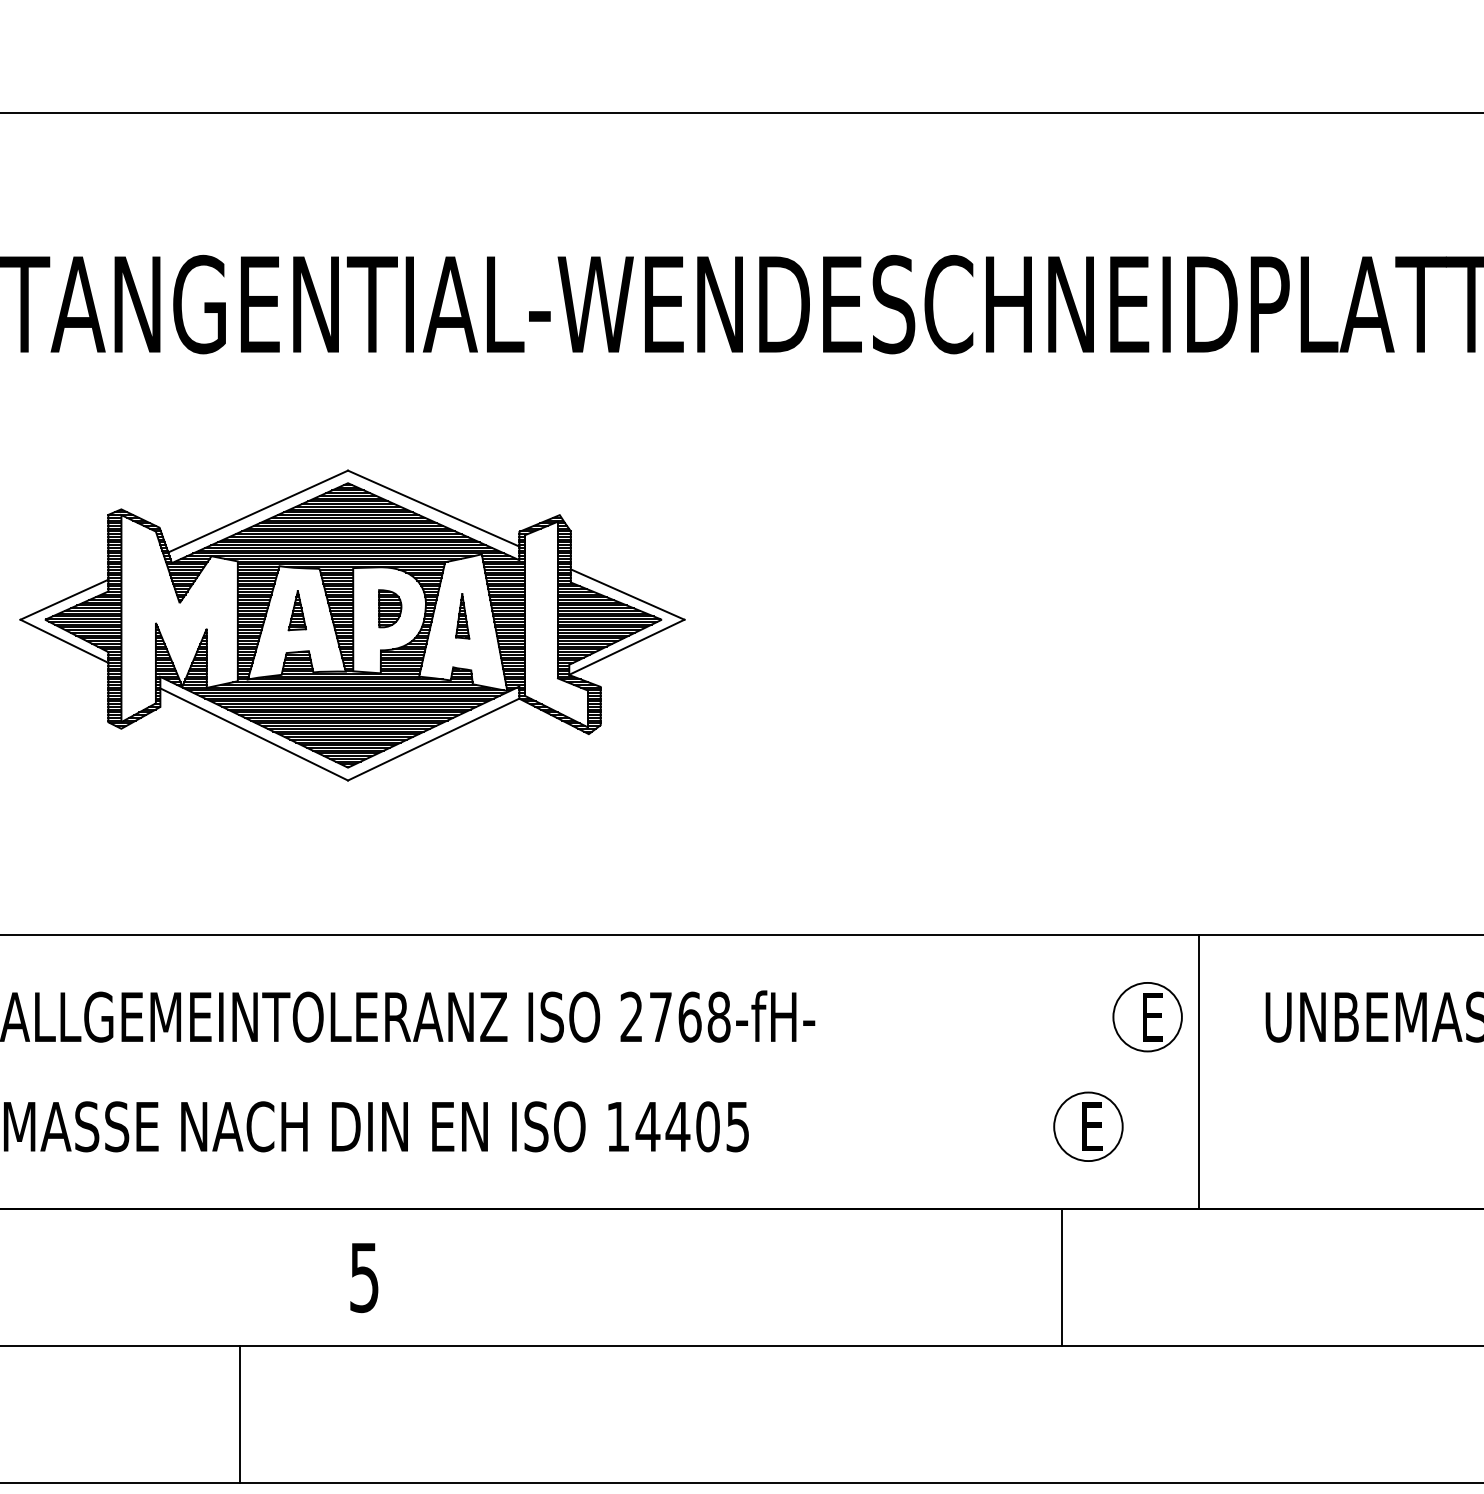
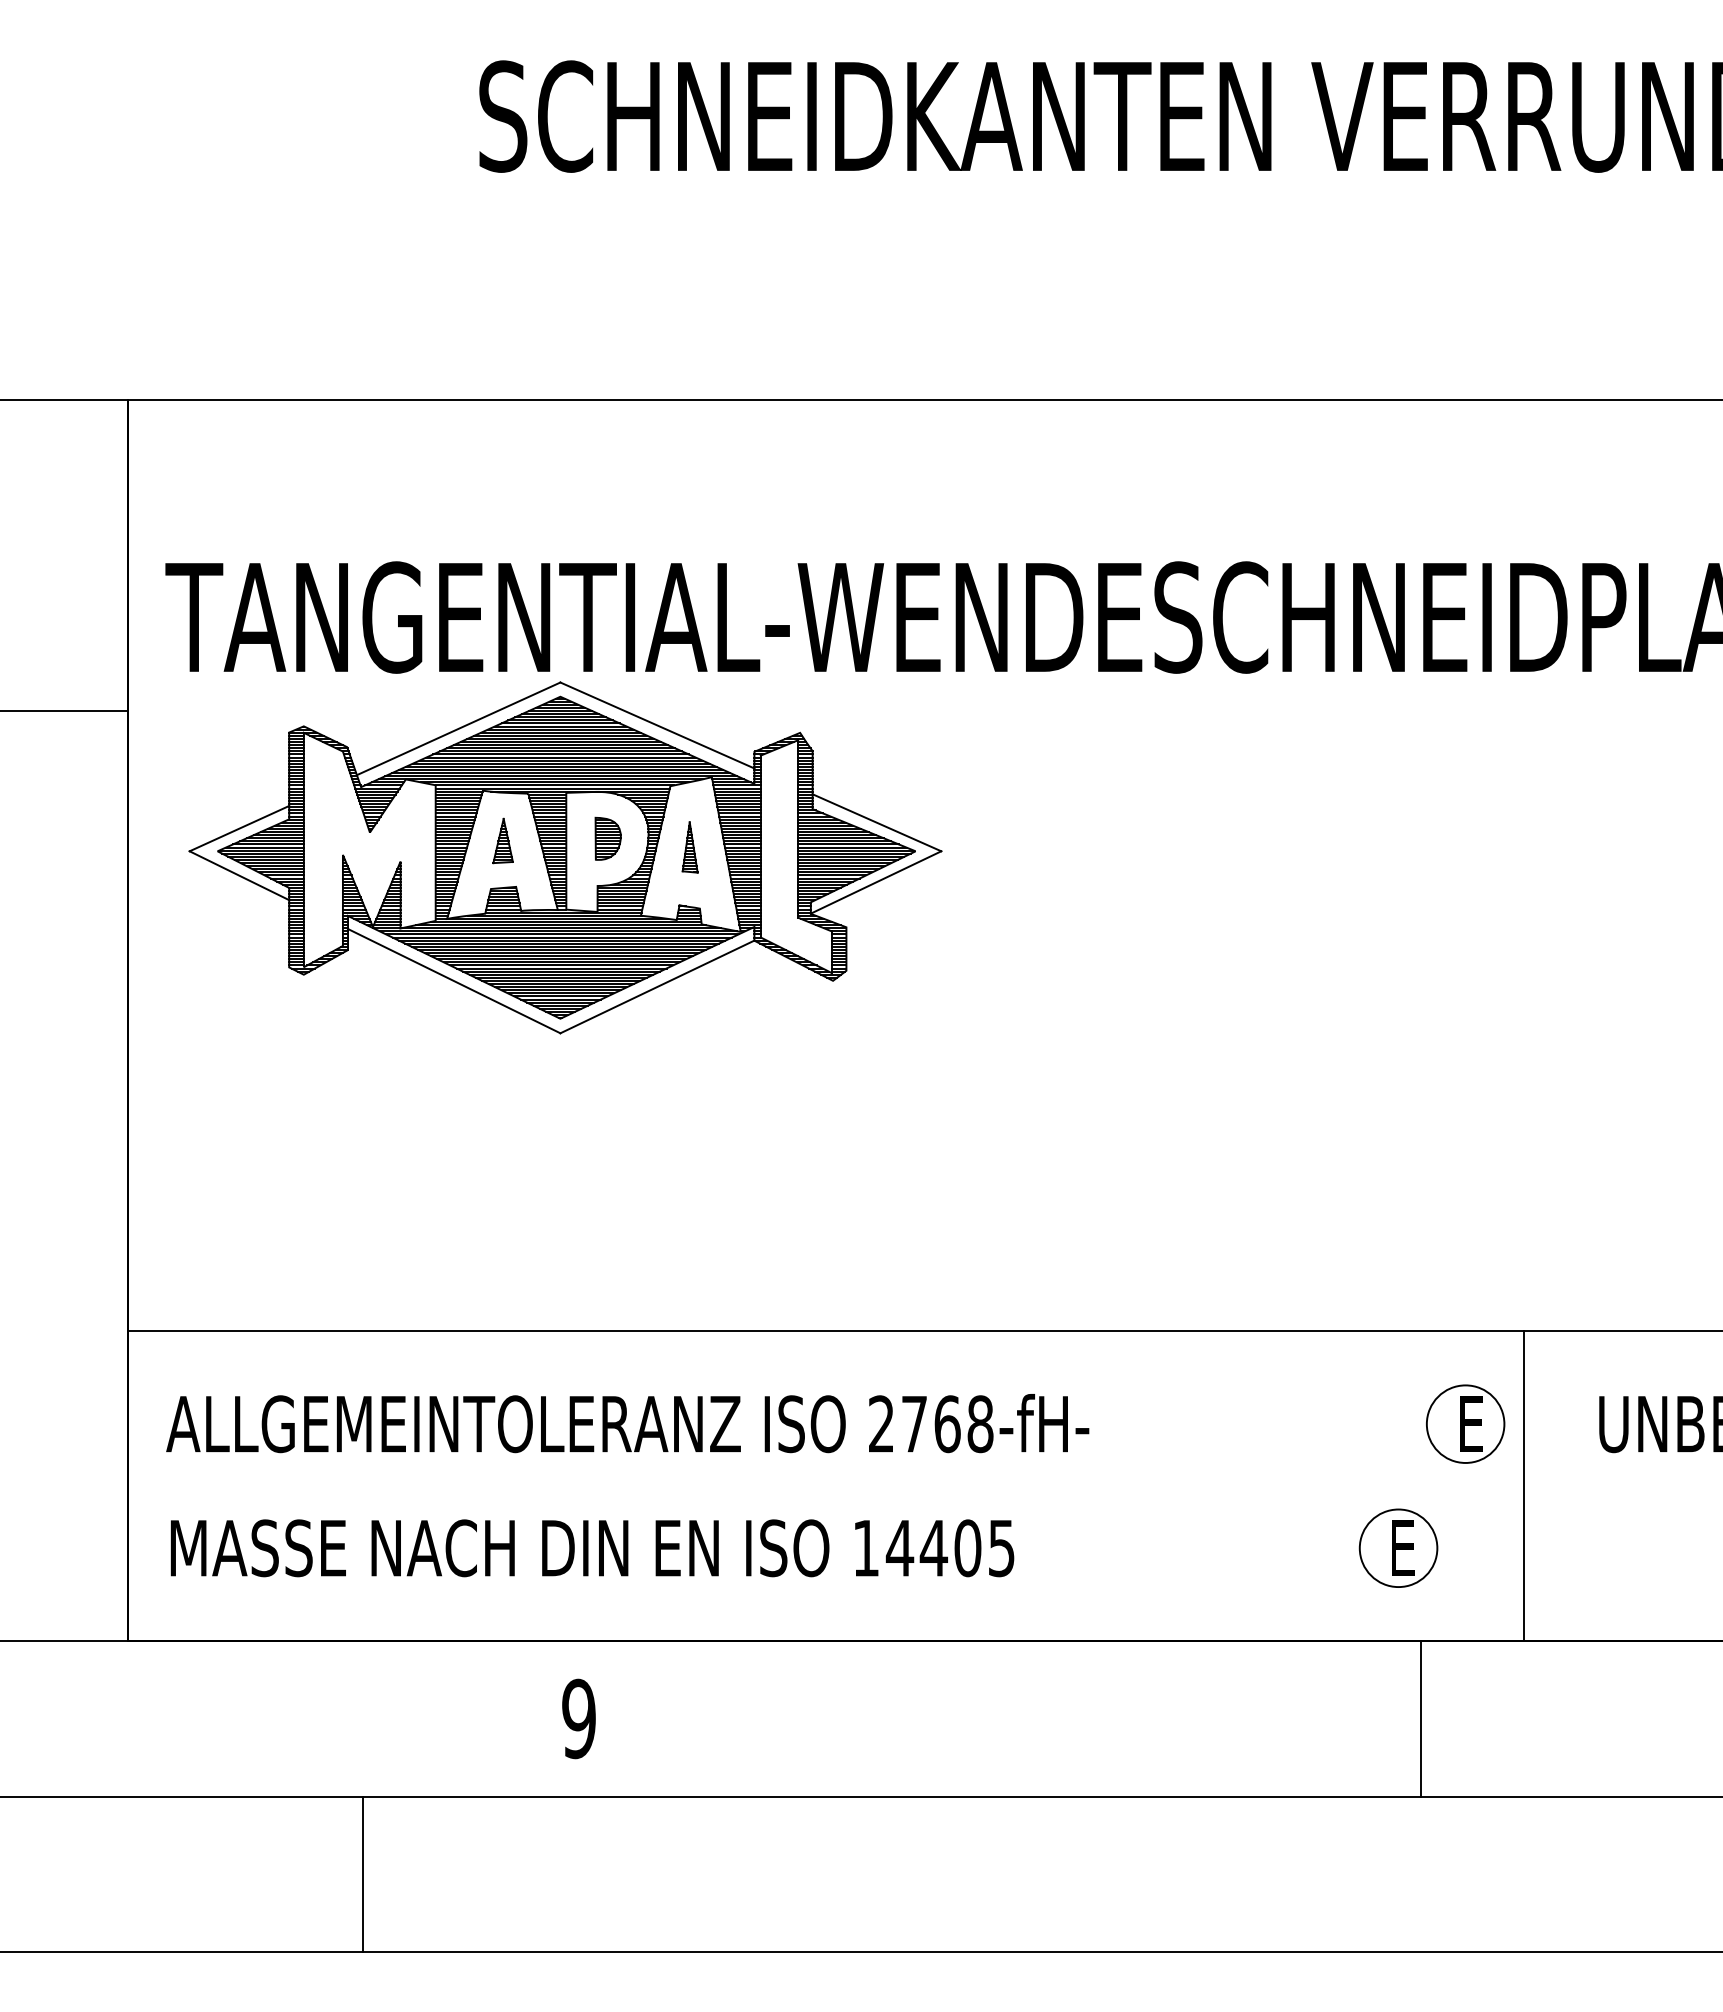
part: (352, 625) -> (565, 857), moved
text: (363, 1277) -> (578, 1718), 5 -> 9
line: (1061, 1277) -> (1420, 1718), moved
line: (239, 1414) -> (362, 1873), moved

